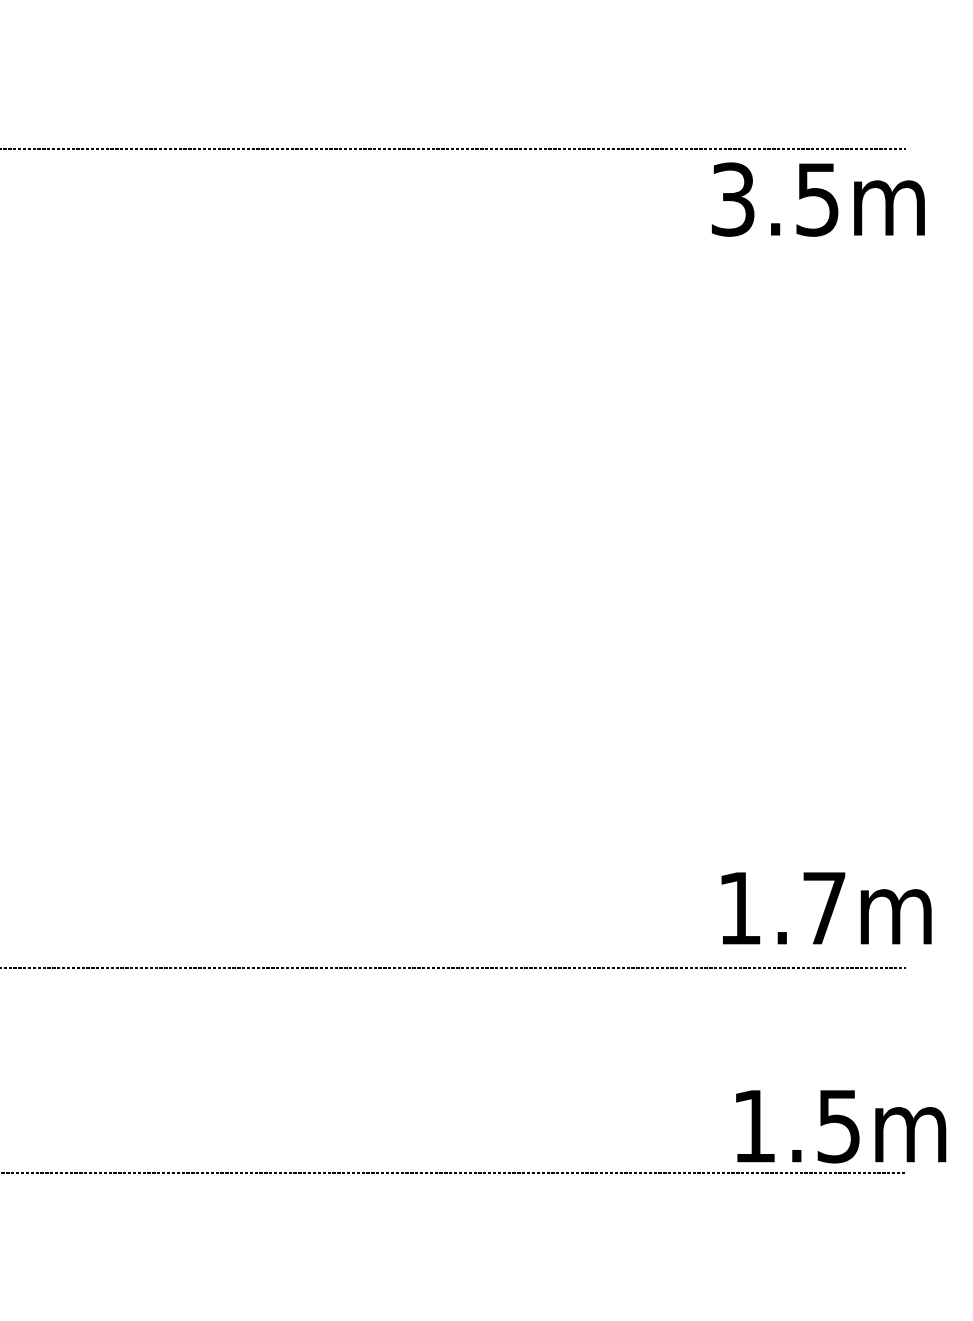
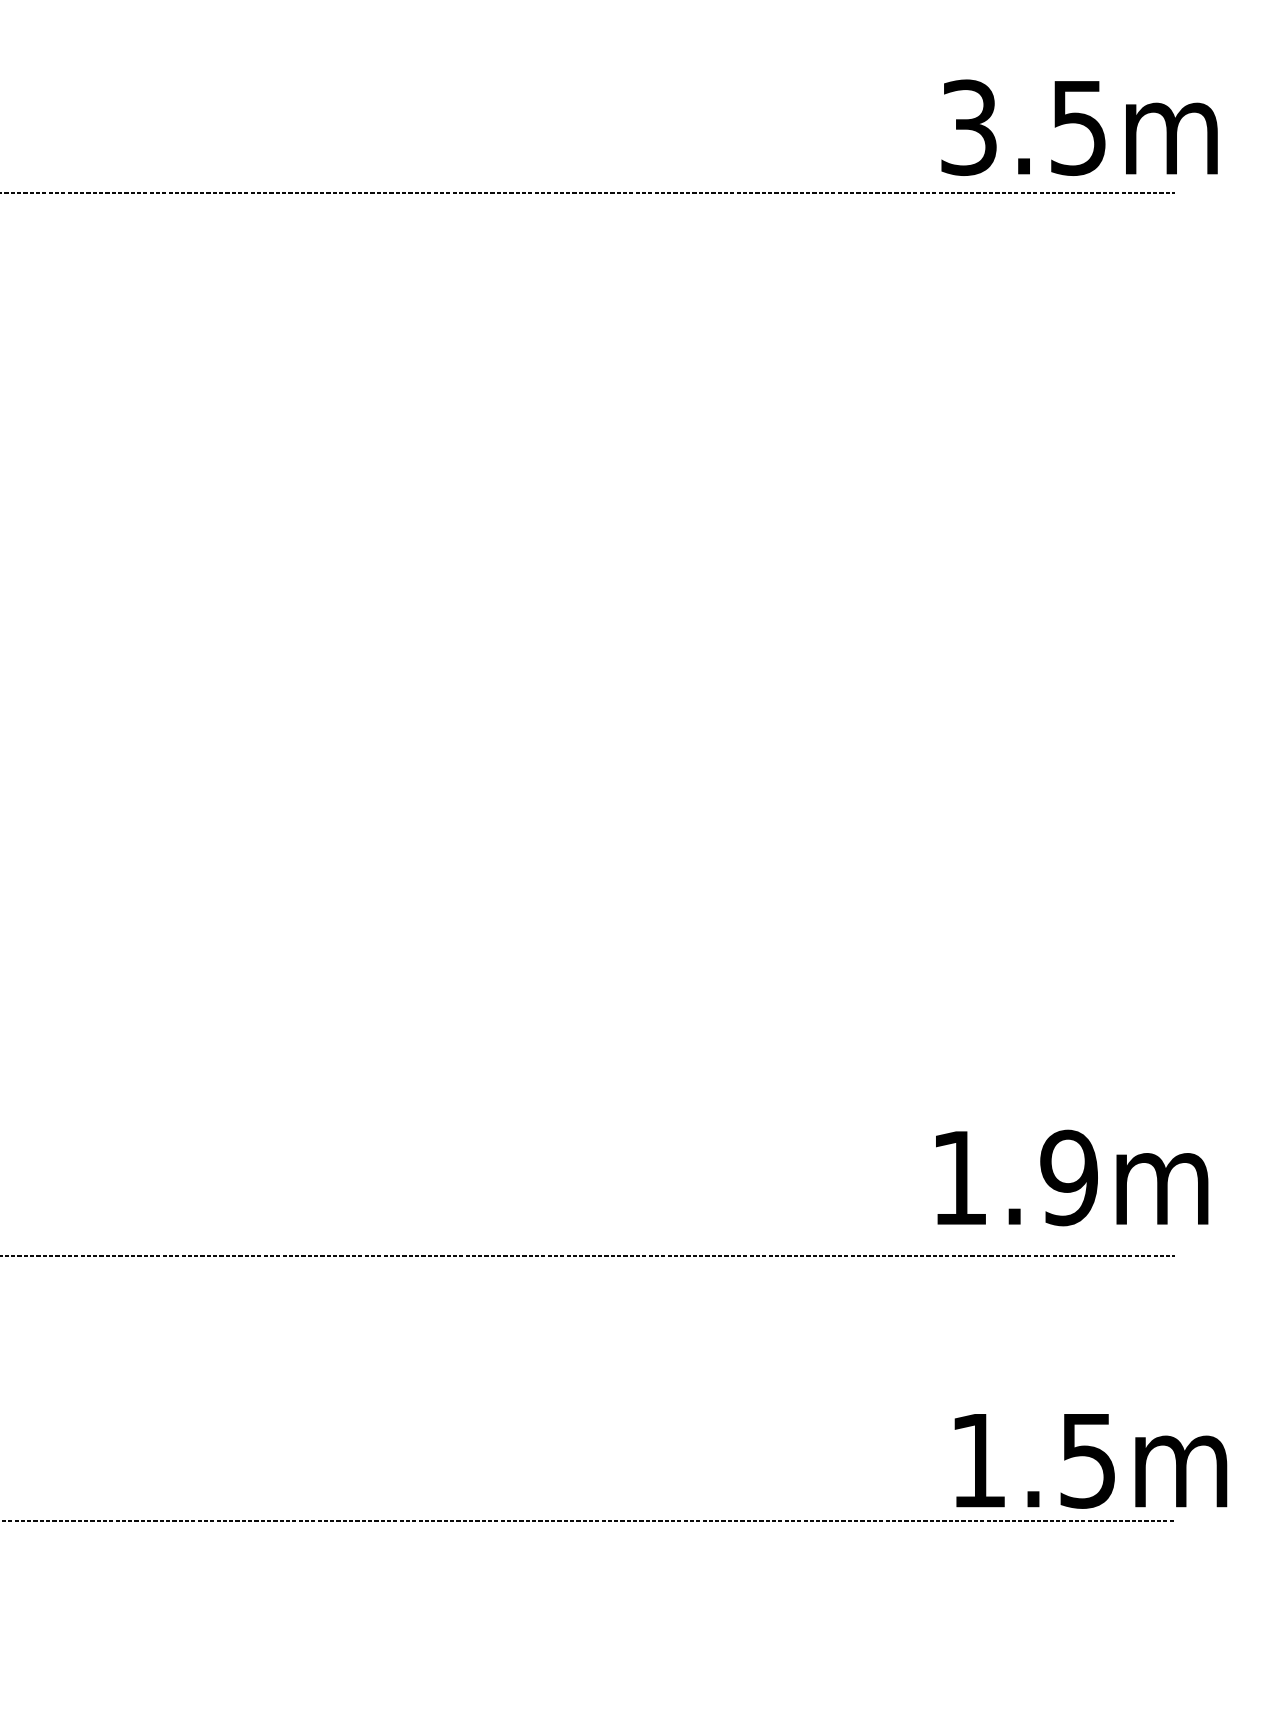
text: (818, 199) -> (1079, 127), moved
text: (824, 908) -> (1069, 1178), 1.7m -> 1.9m

